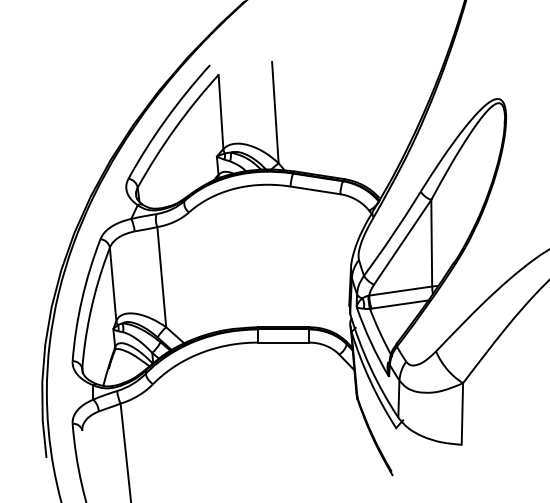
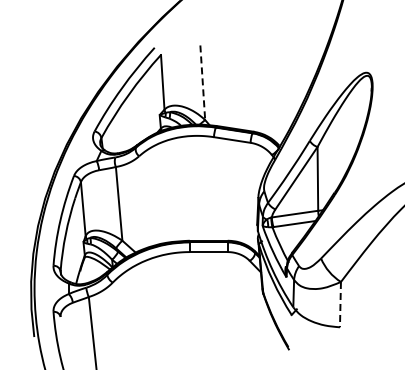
line: (275, 113) -> (202, 83), solid -> dashed
line: (462, 413) -> (340, 304), solid -> dashed

